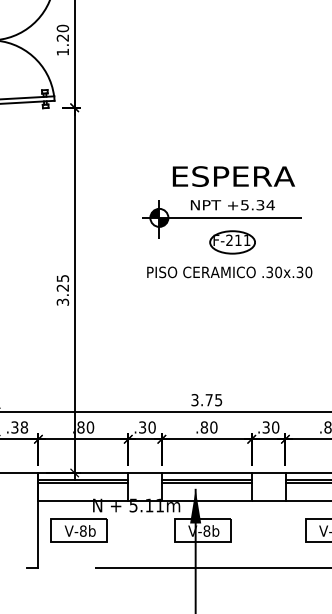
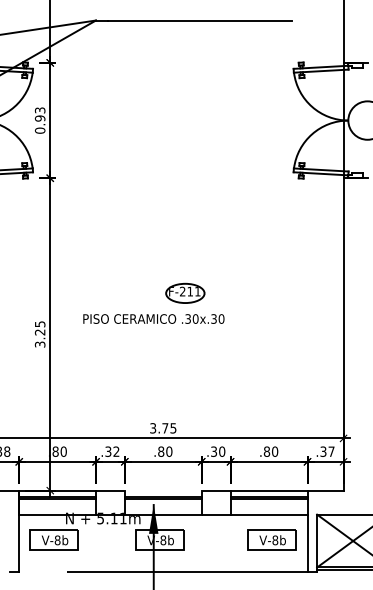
text: (62, 40) -> (39, 120), 1.20 -> 0.93
part: (222, 202) -> (176, 259), removed
text: (229, 271) -> (153, 318), moved
text: (152, 427) -> (116, 451), .30 -> .32
line: (205, 472) -> (162, 490), removed

